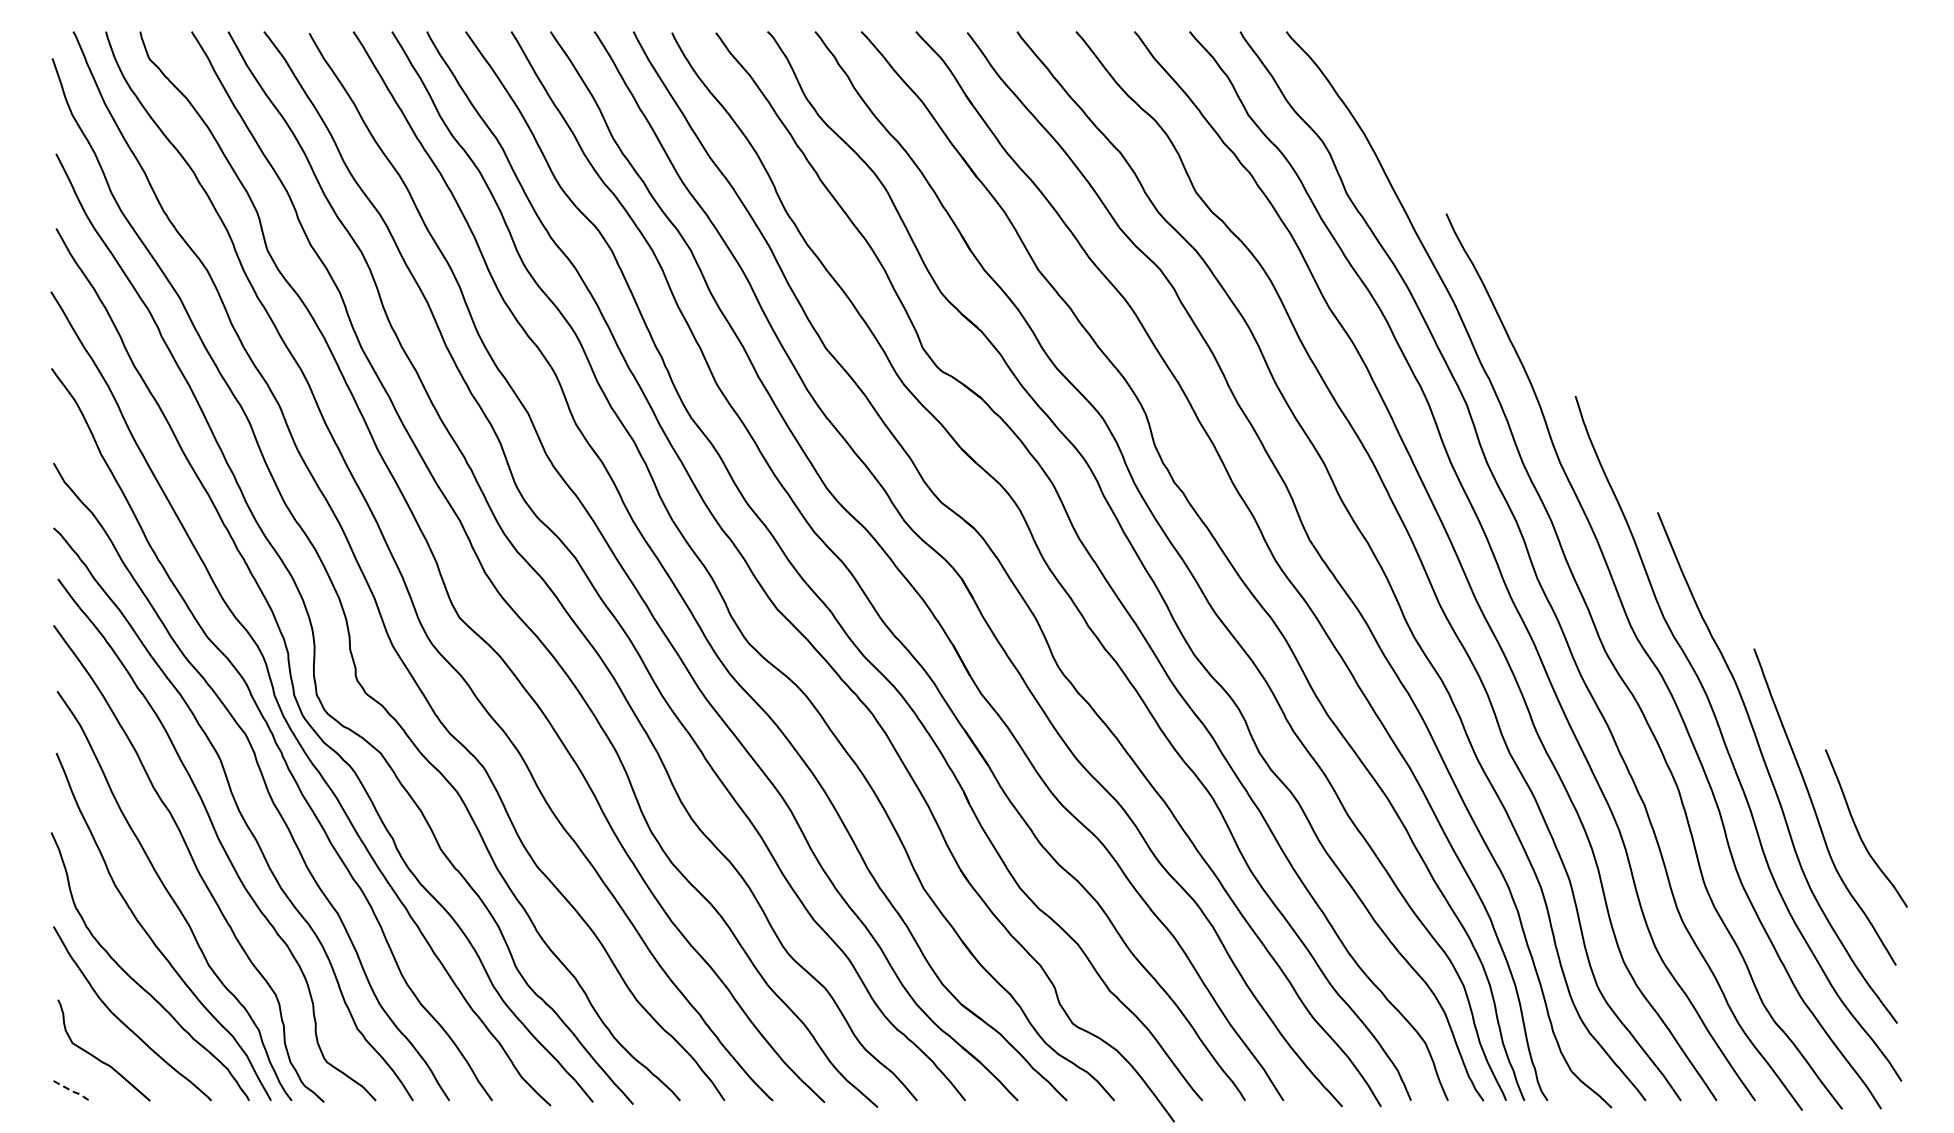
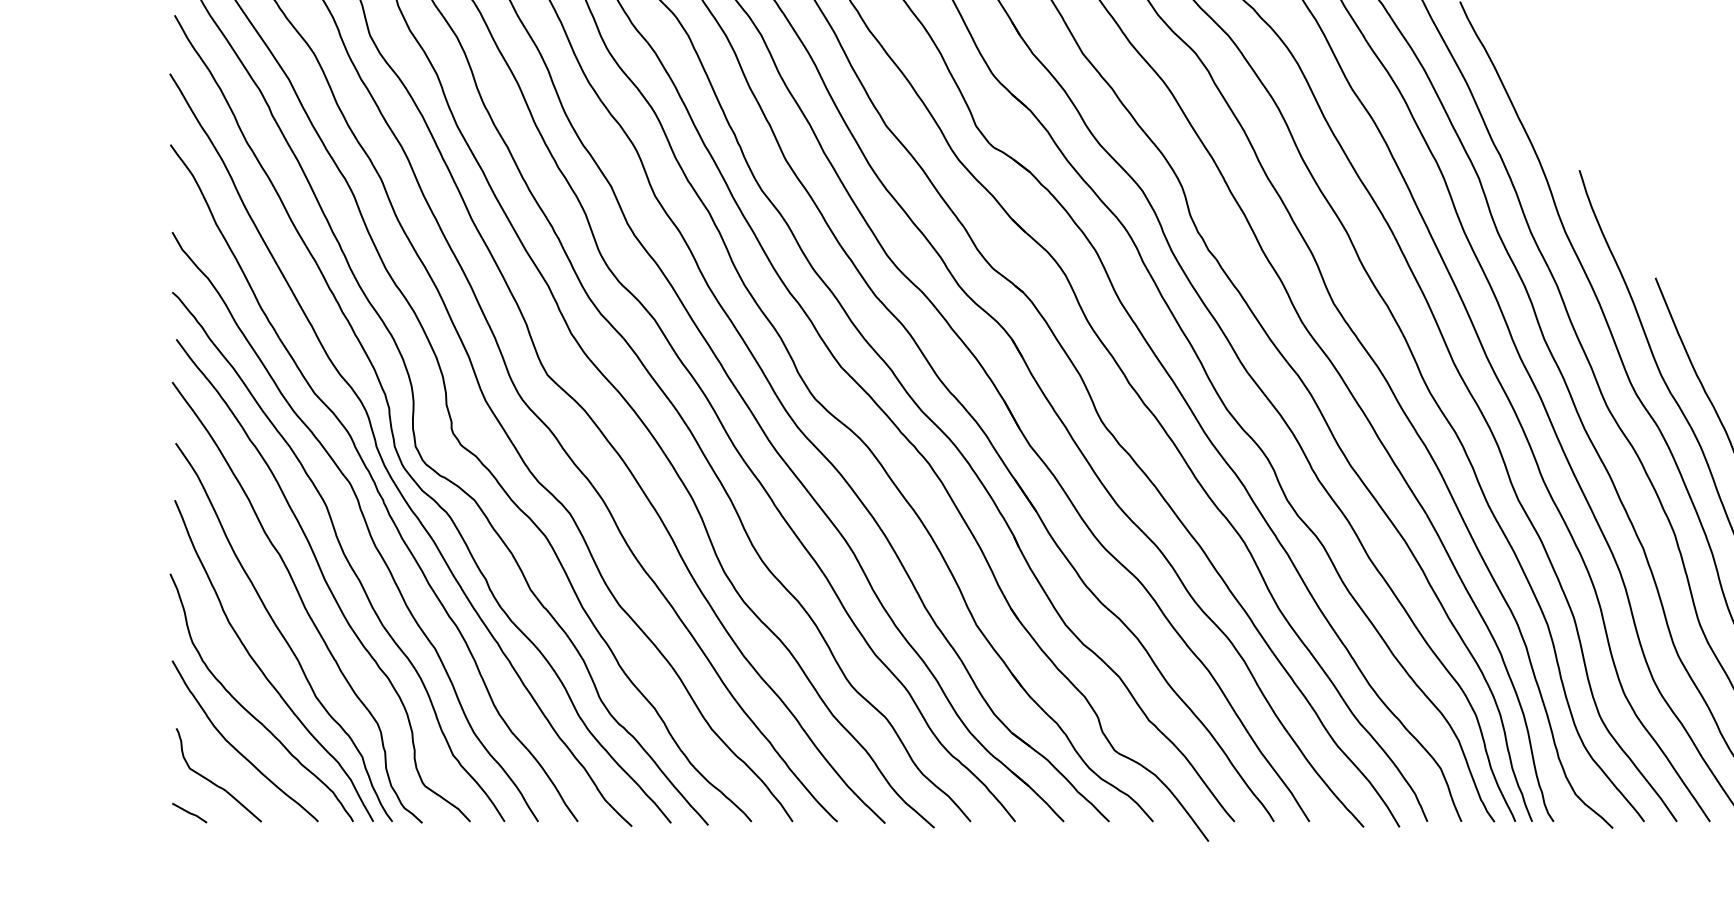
line: (72, 1091) -> (189, 813), dashed -> solid

